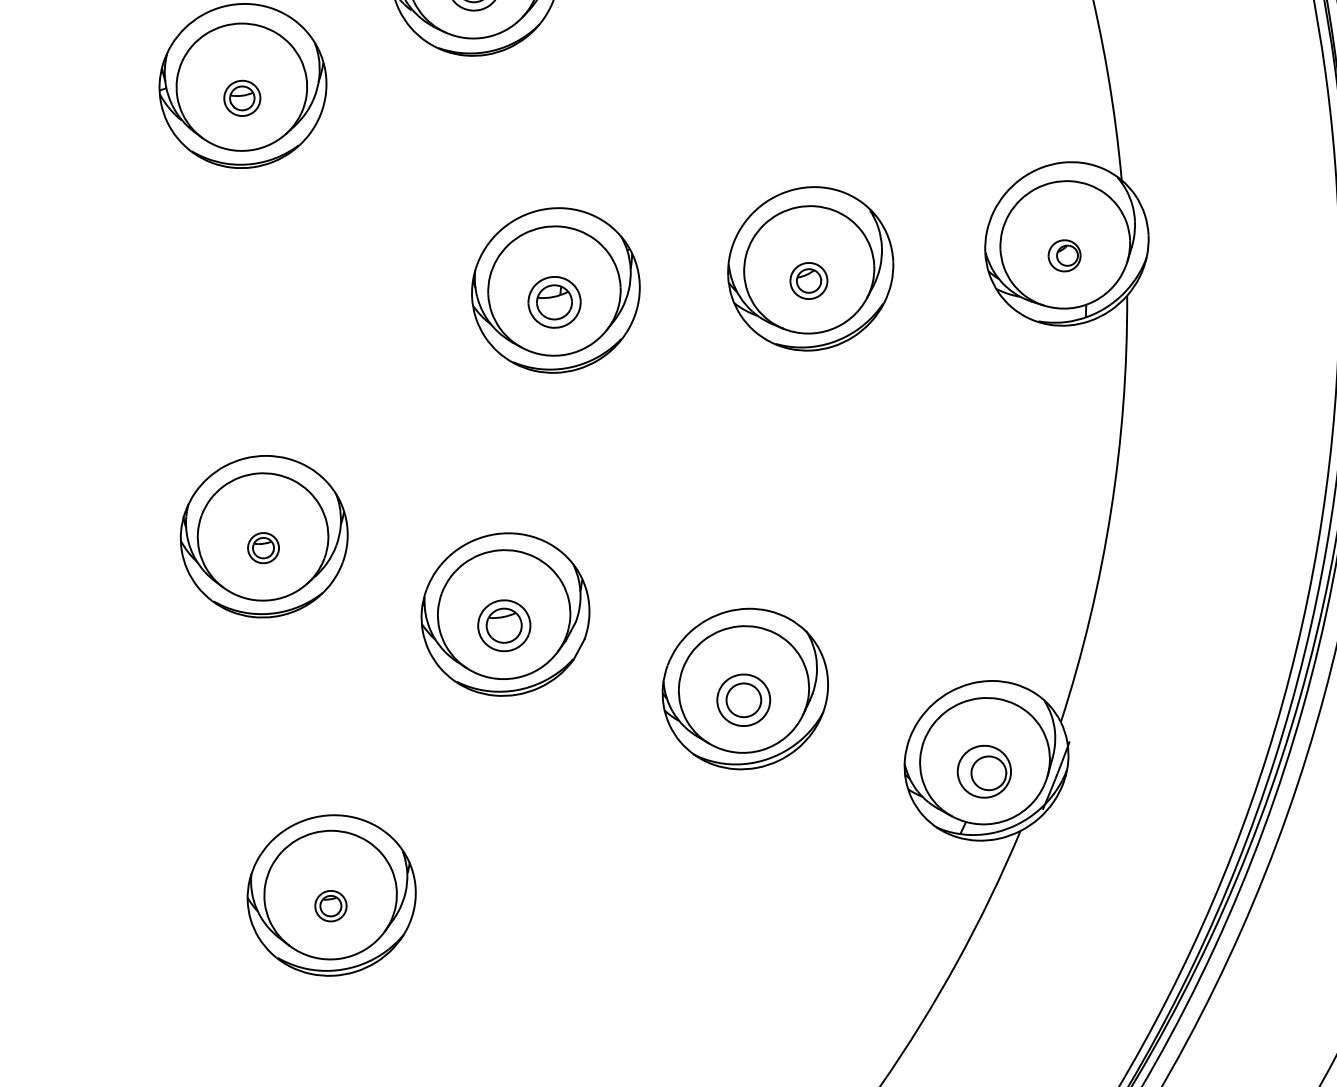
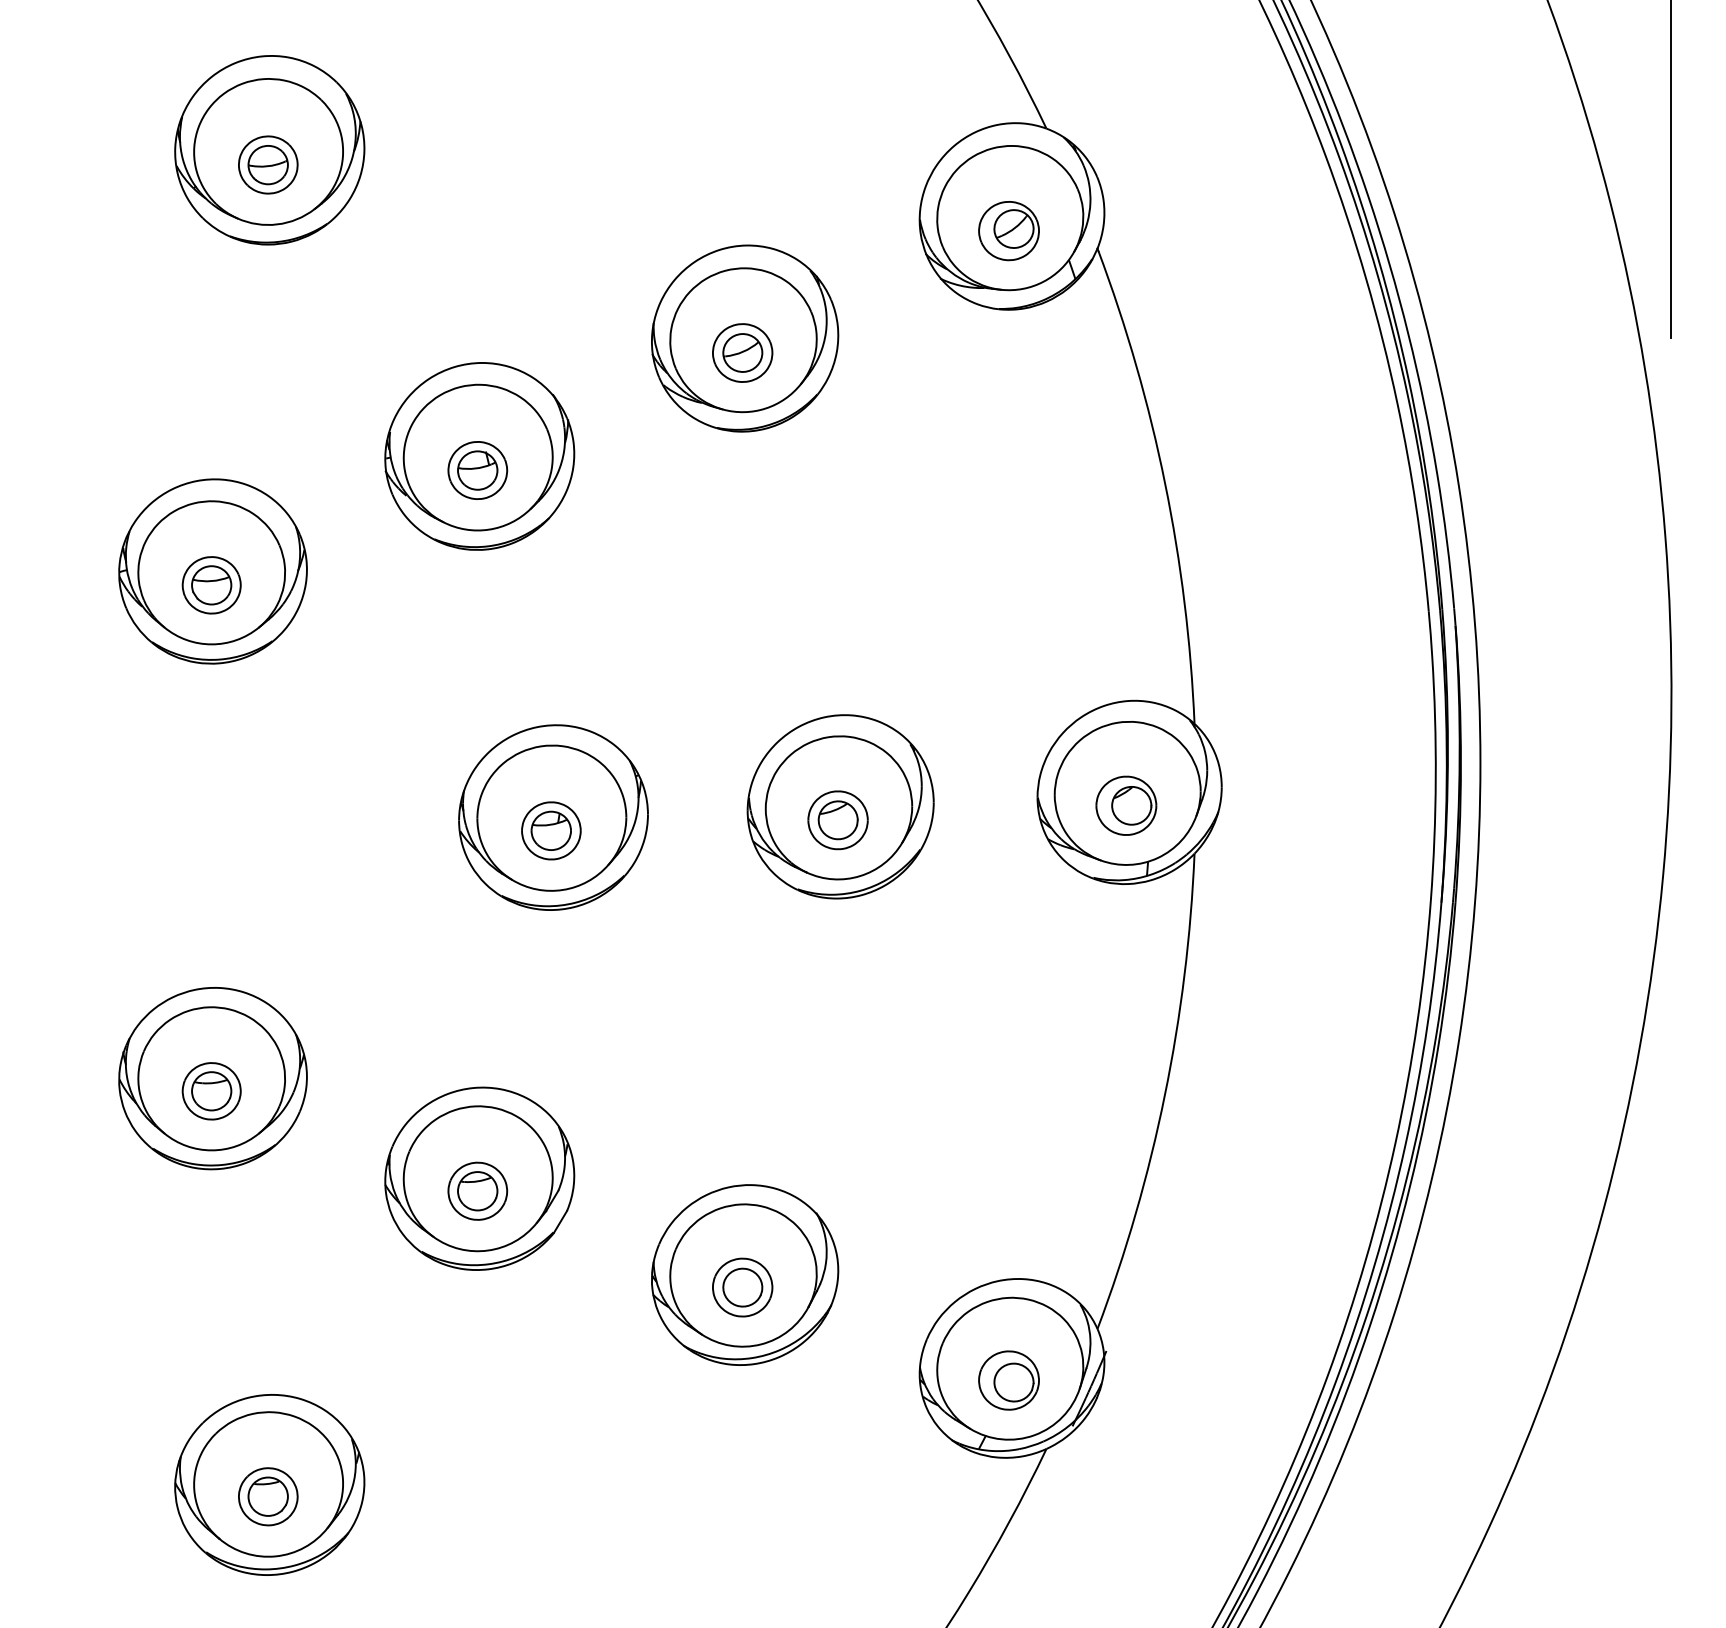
part: (242, 98) -> (211, 585), size x1.43
part: (1064, 255) -> (1126, 805), size x1.67
part: (808, 281) -> (837, 820), size x1.43
part: (263, 548) -> (211, 1091), size x1.67
part: (331, 905) -> (268, 1496), size x1.67

